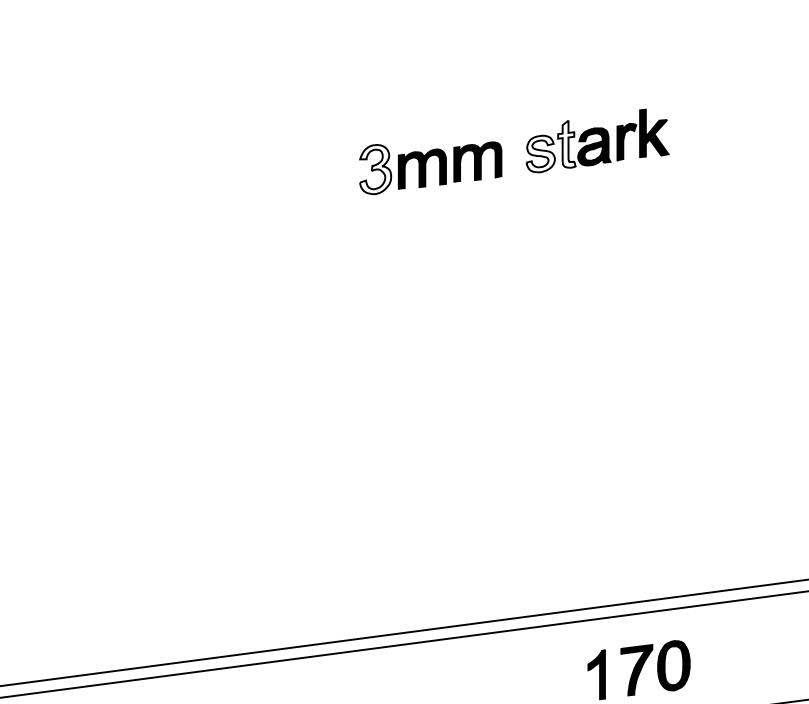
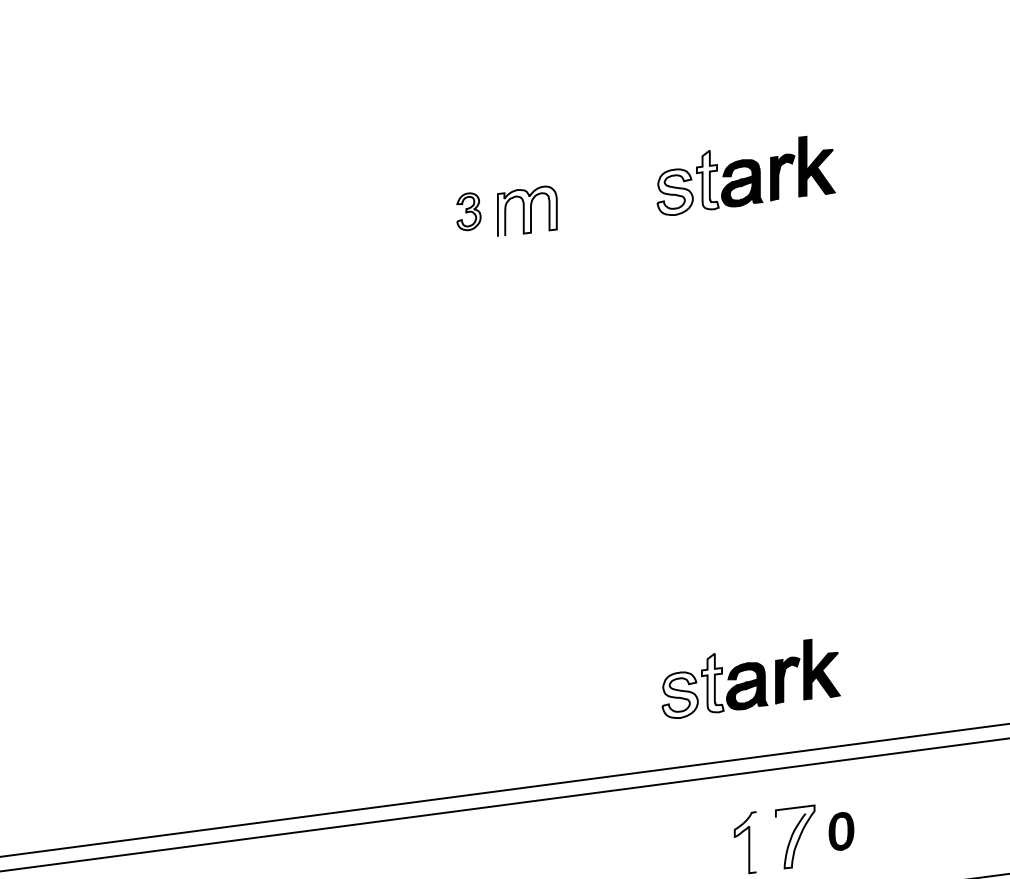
part: (477, 161) -> (596, 201), removed
part: (375, 169) -> (468, 211), size x0.6
fill: (421, 169) -> (526, 211), removed
part: (601, 543) -> (750, 678), added
part: (673, 665) -> (841, 831), size x0.6
fill: (636, 669) -> (794, 836), removed
fill: (597, 674) -> (745, 842), removed

